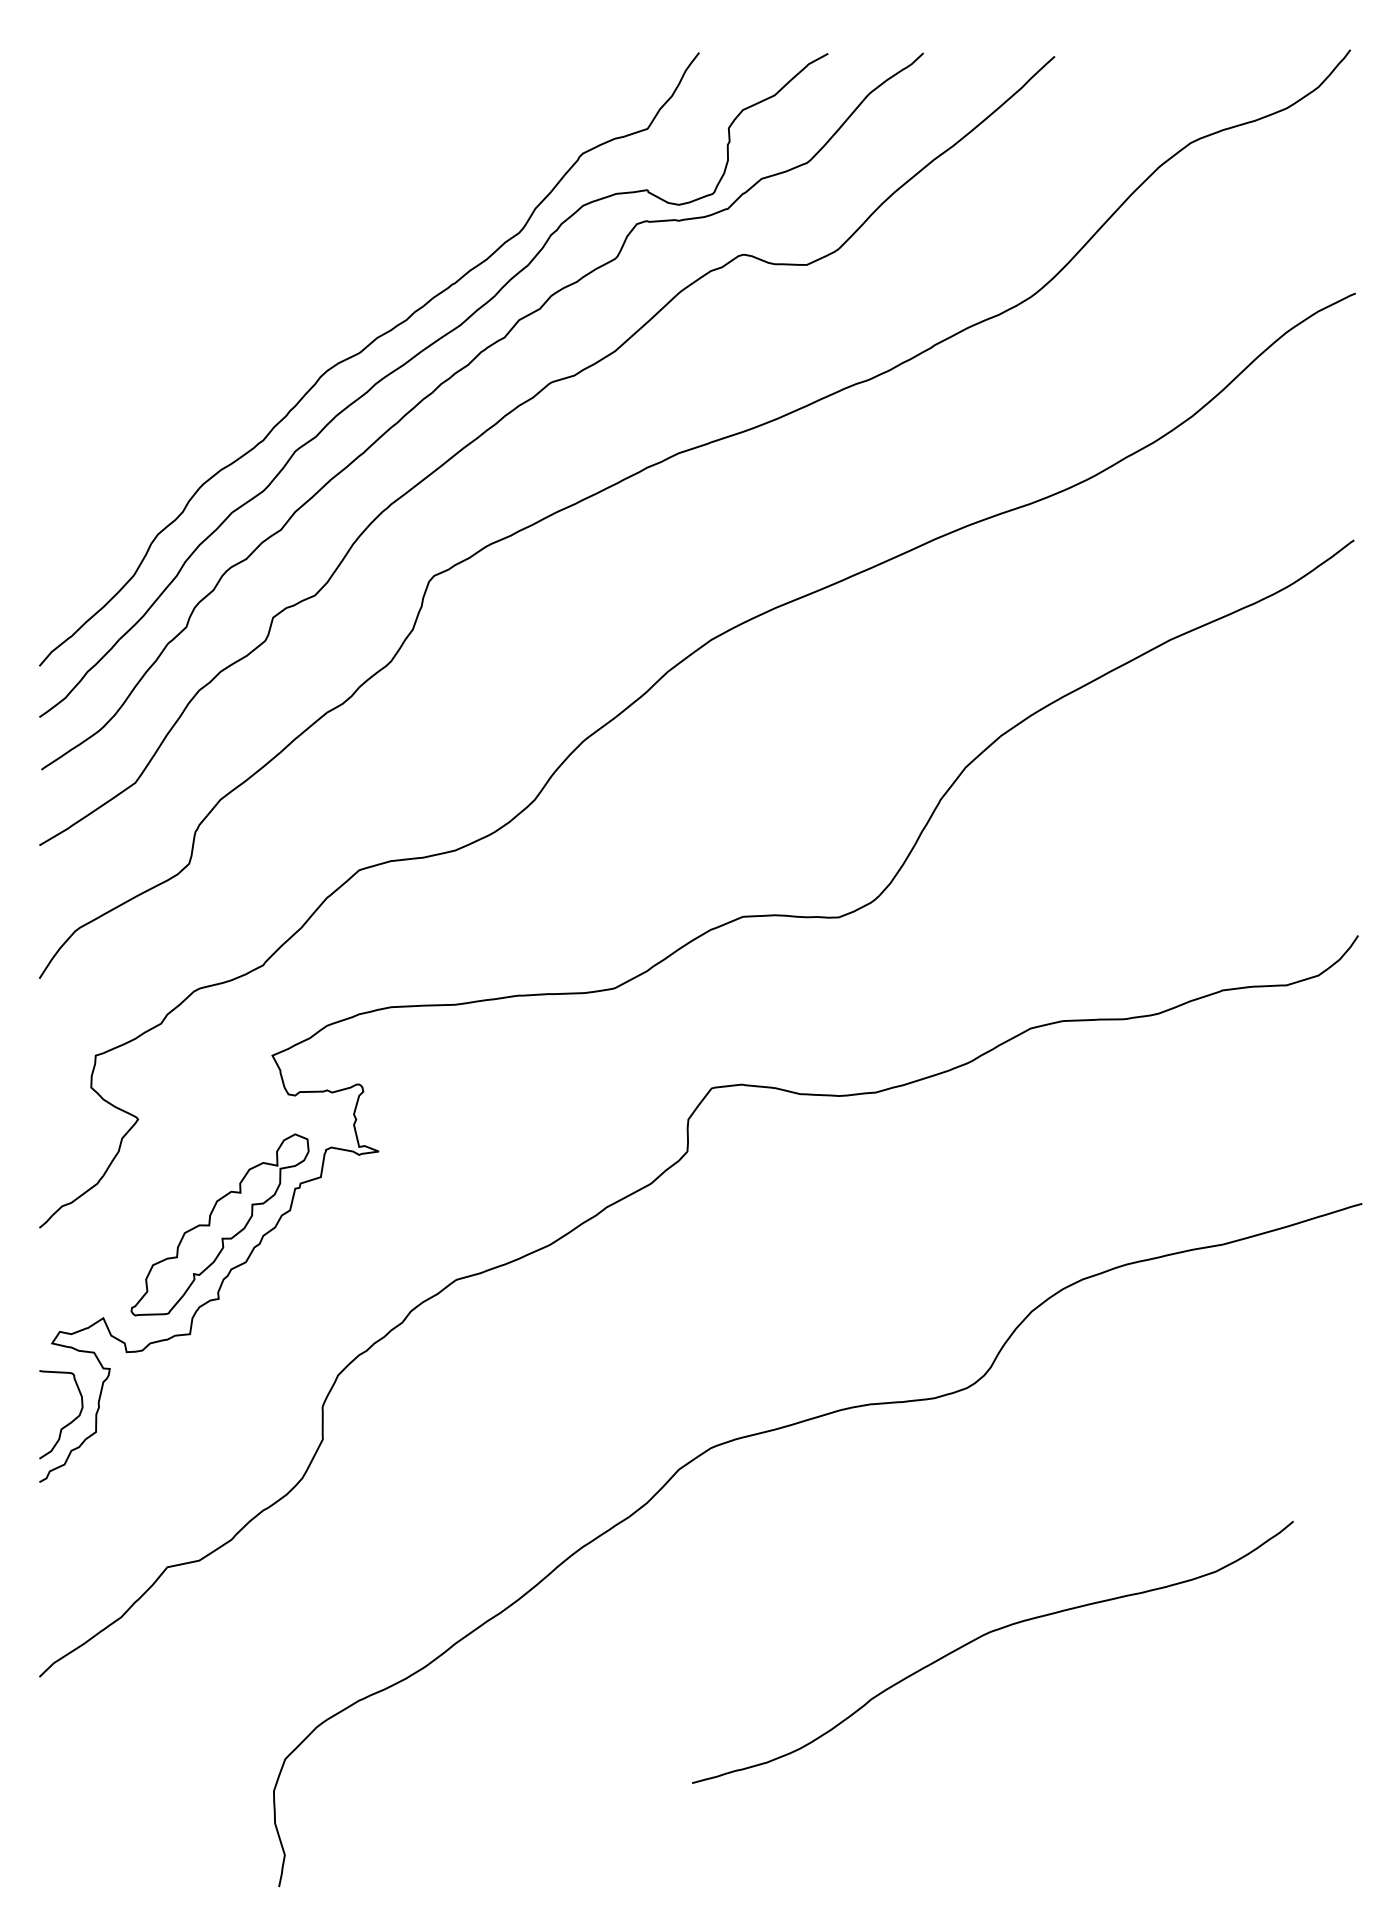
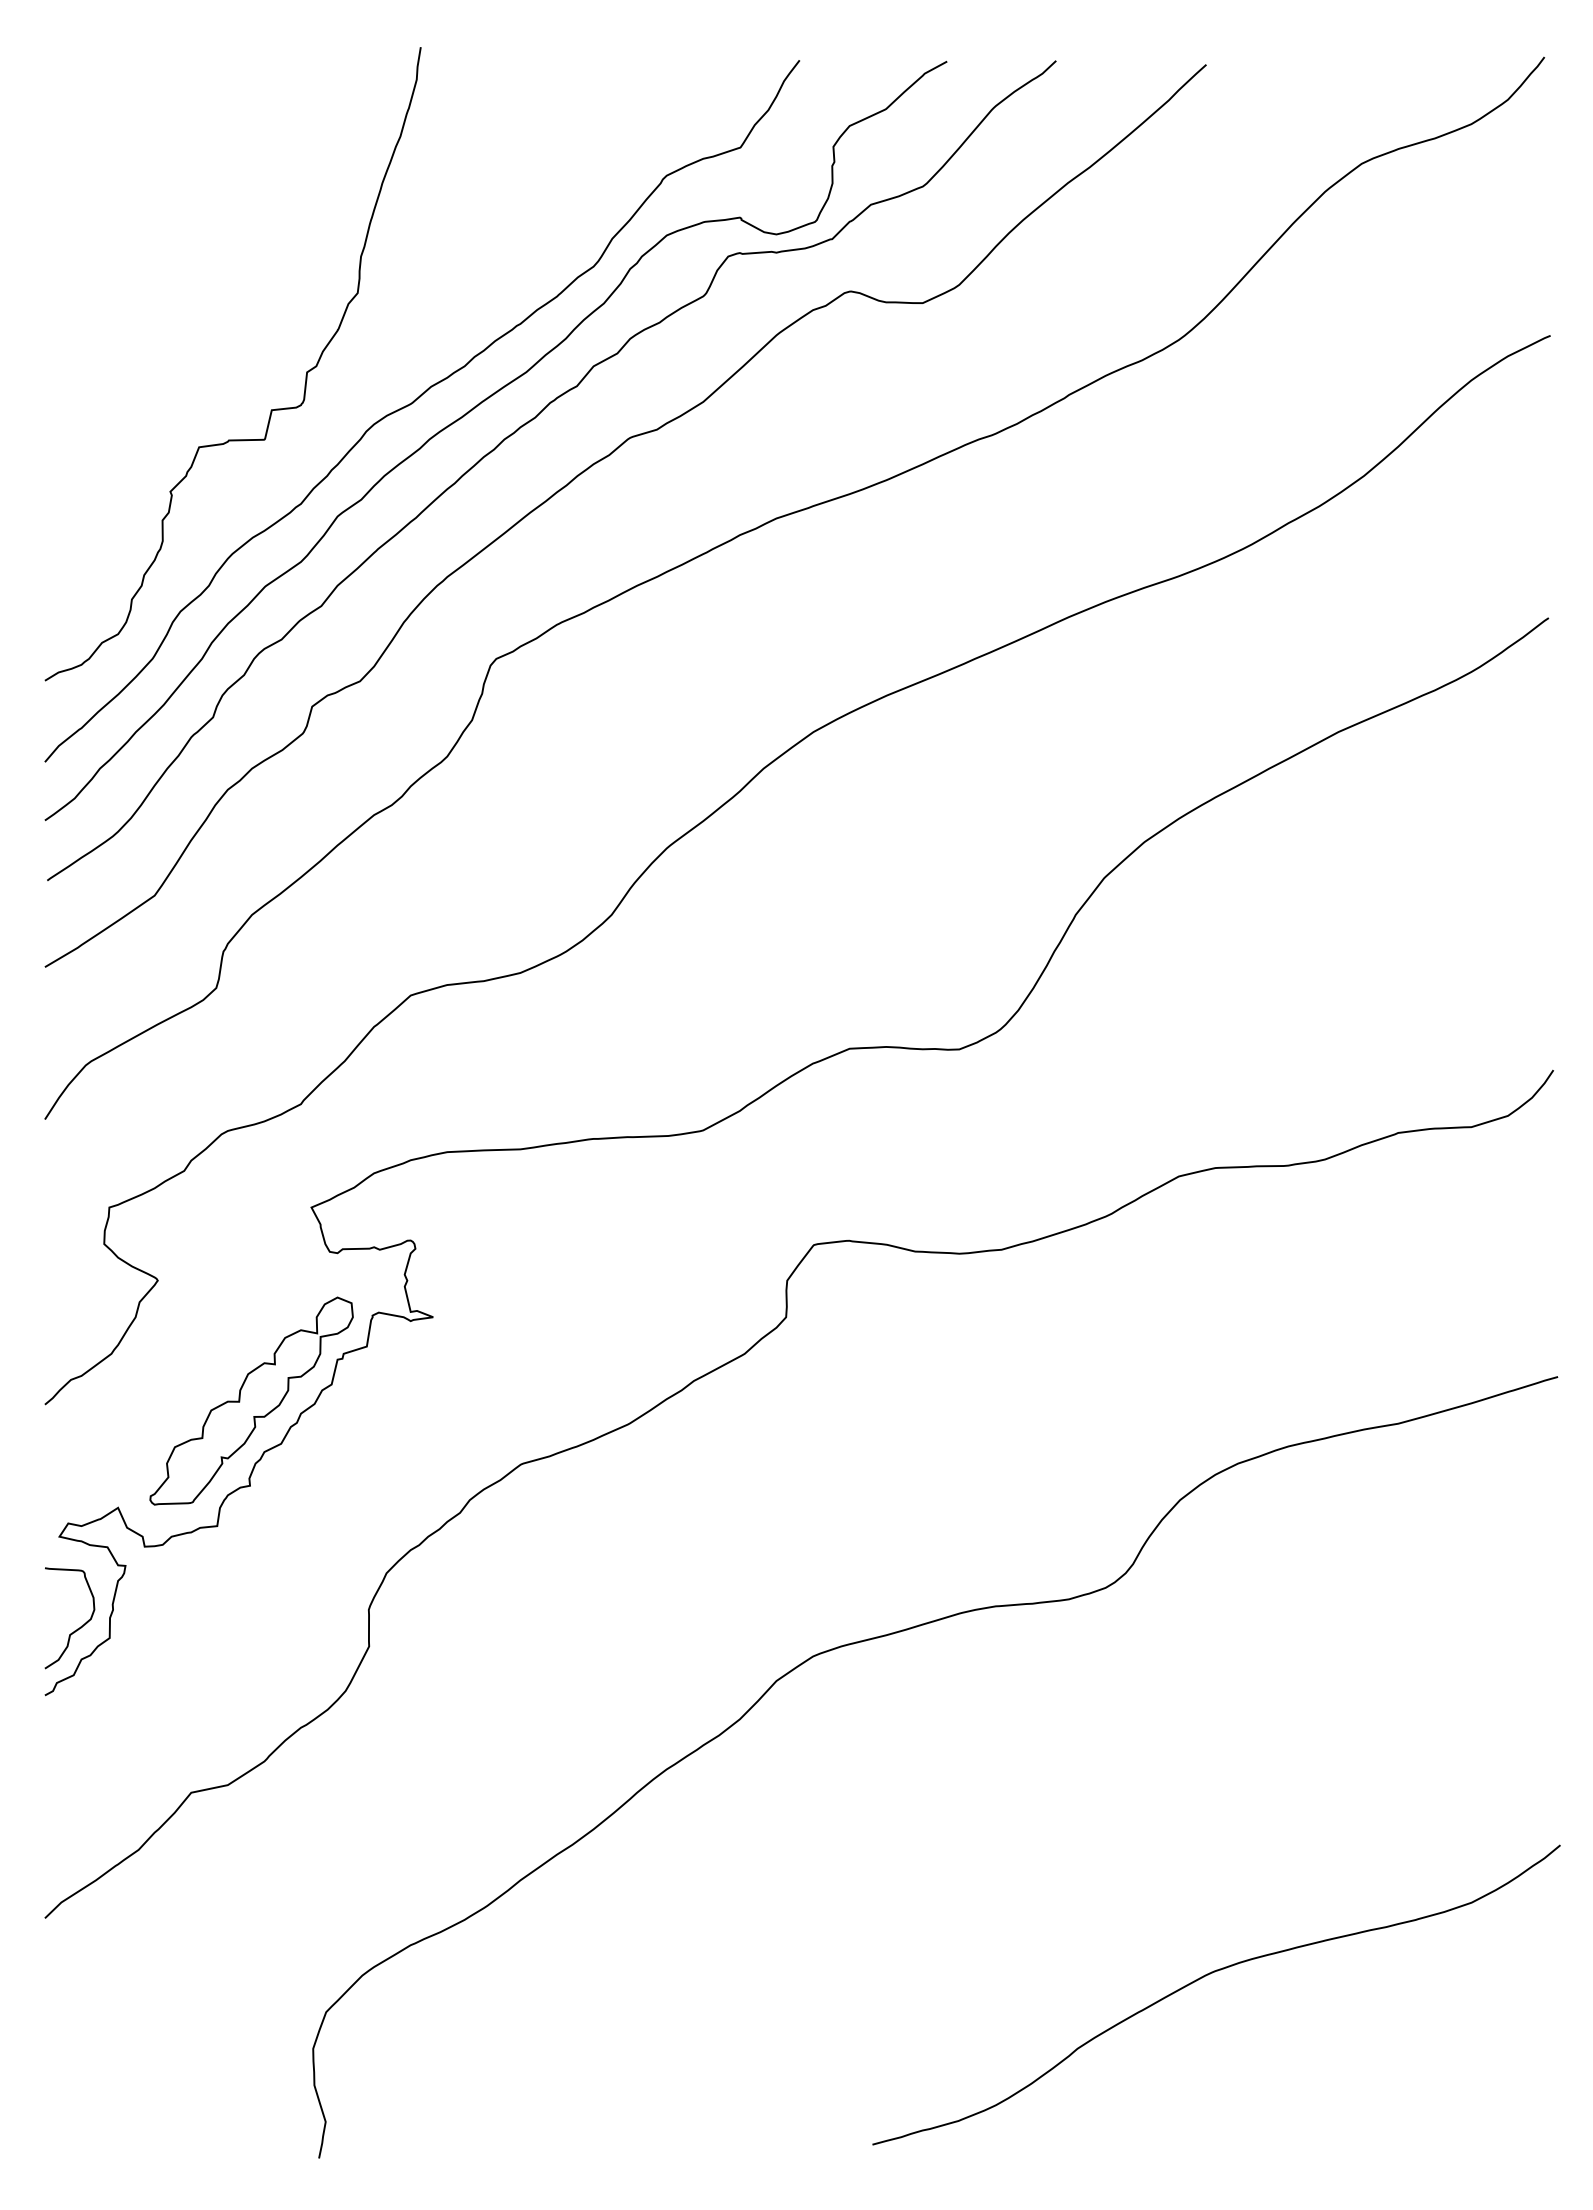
curve: (237, 357) -> (271, 409), added
curve: (984, 1636) -> (1206, 1976), moved

